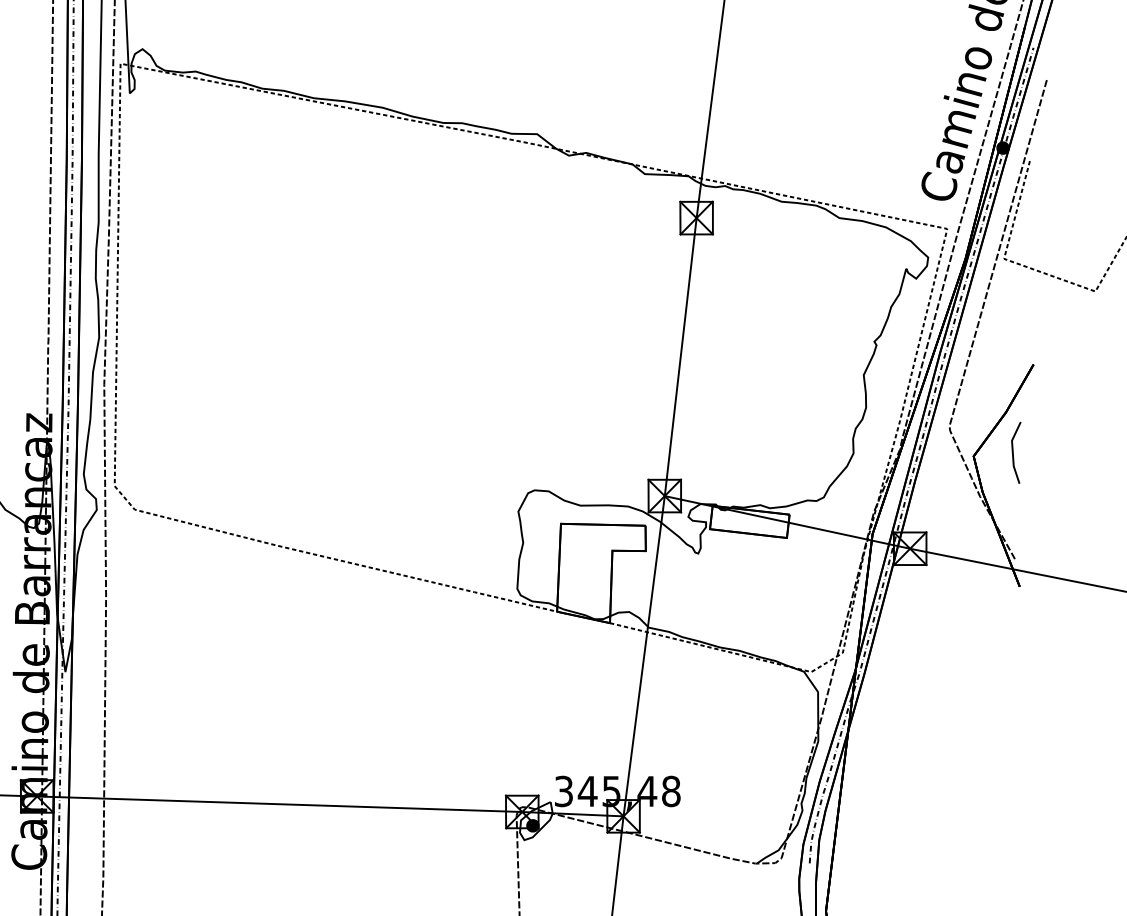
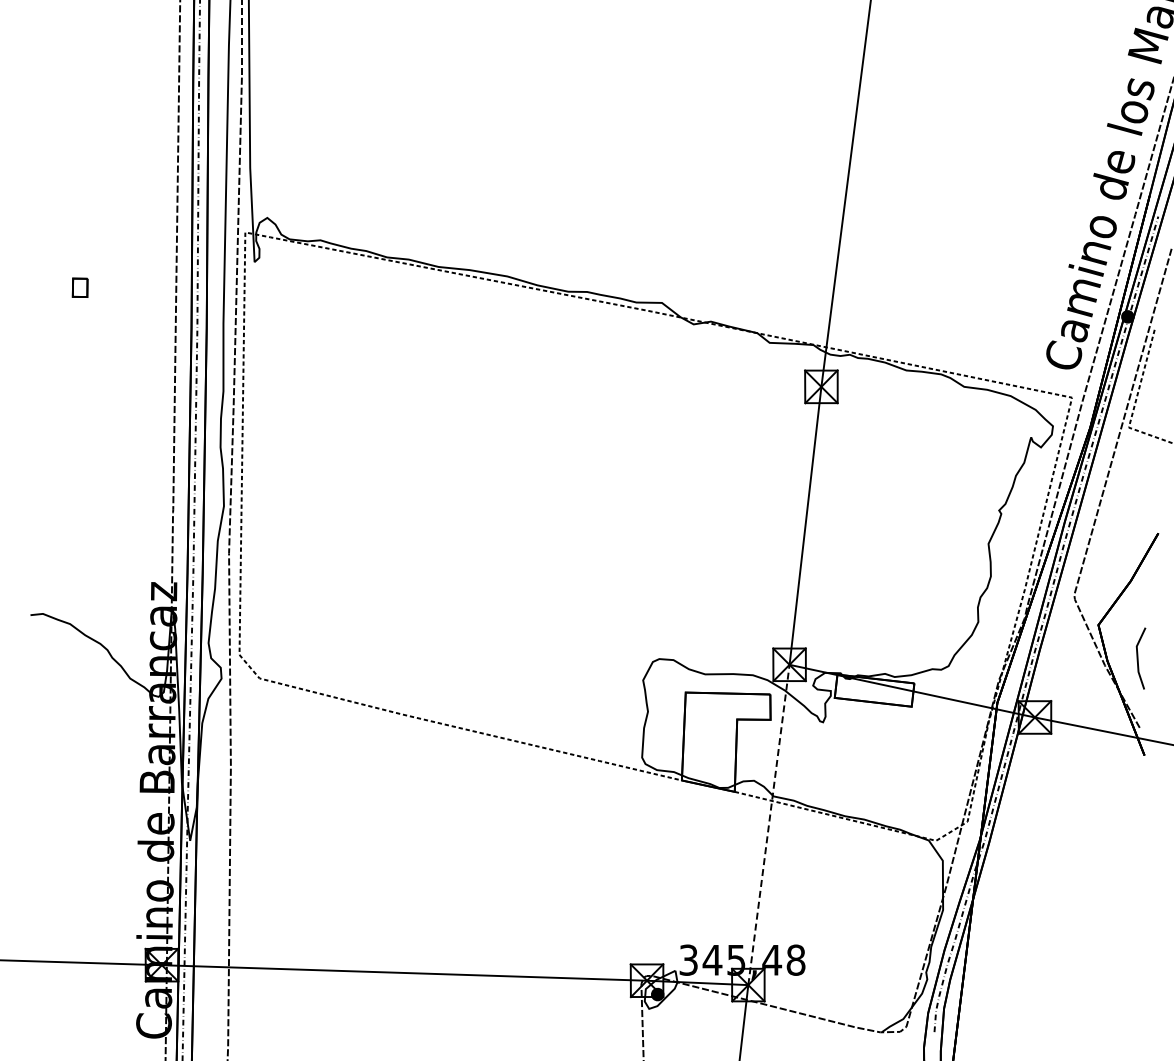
line: (1013, 452) -> (1138, 658), moved
line: (644, 655) -> (769, 824), solid -> dashed

